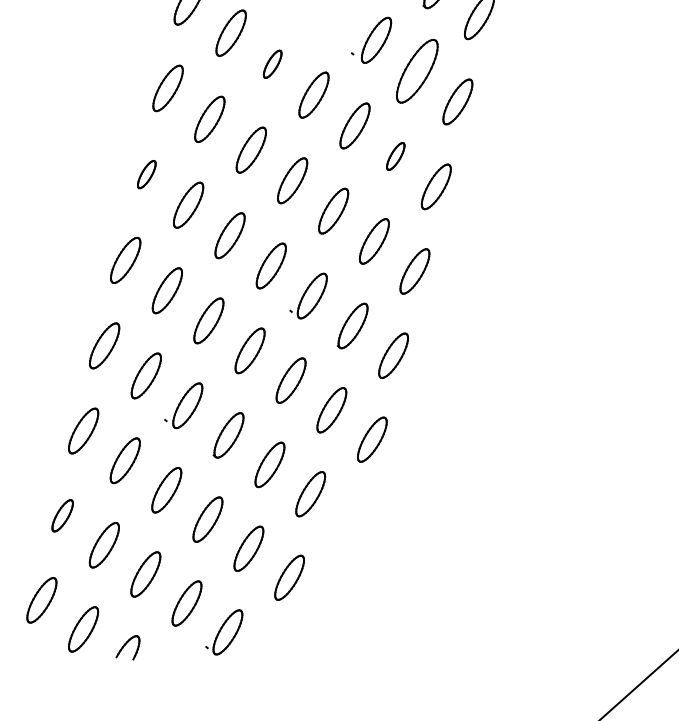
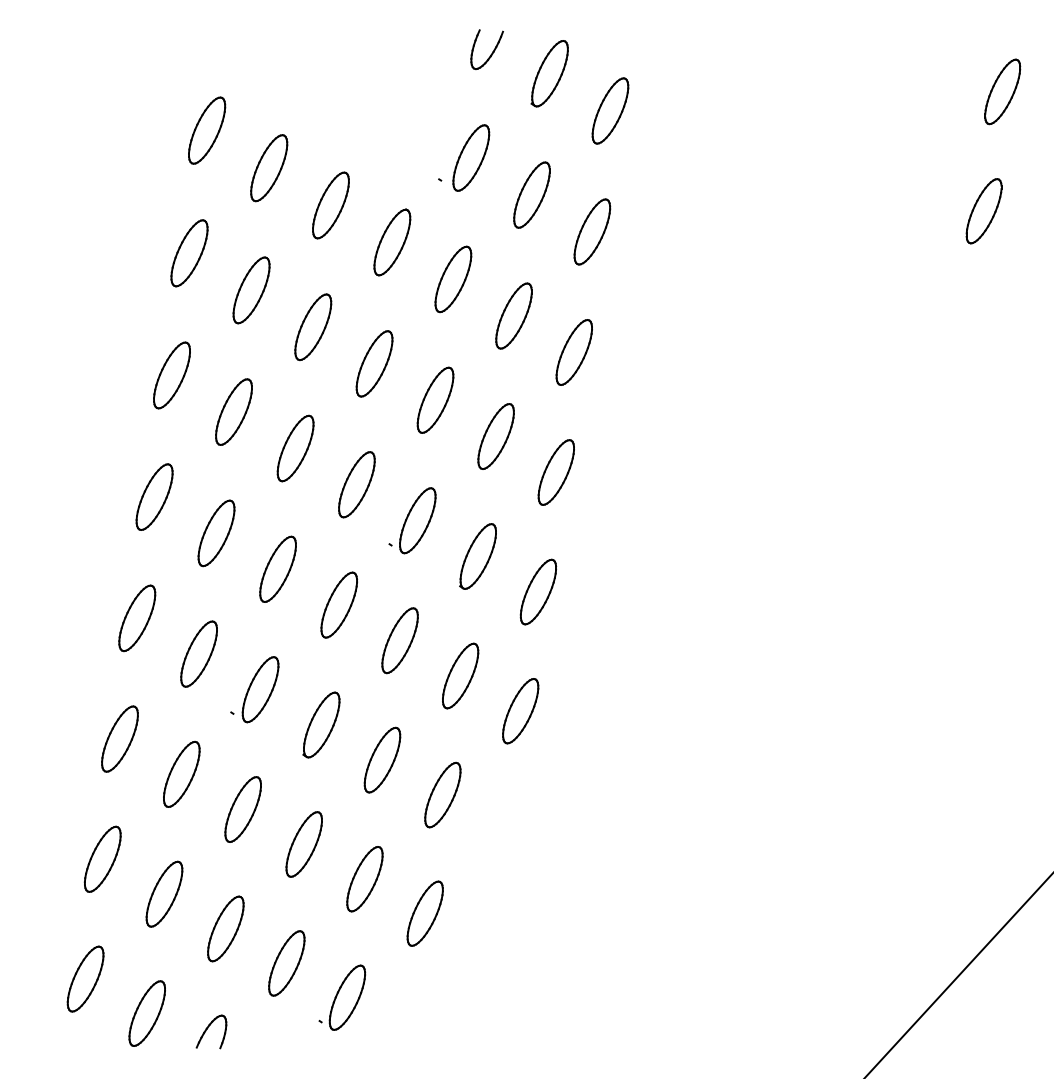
part: (272, 64) -> (330, 205), size x1.67
part: (416, 70) -> (531, 194), size x0.71
part: (395, 156) -> (513, 315), size x1.67
part: (146, 174) -> (171, 375), size x1.67
part: (62, 515) -> (102, 858), size x1.43

